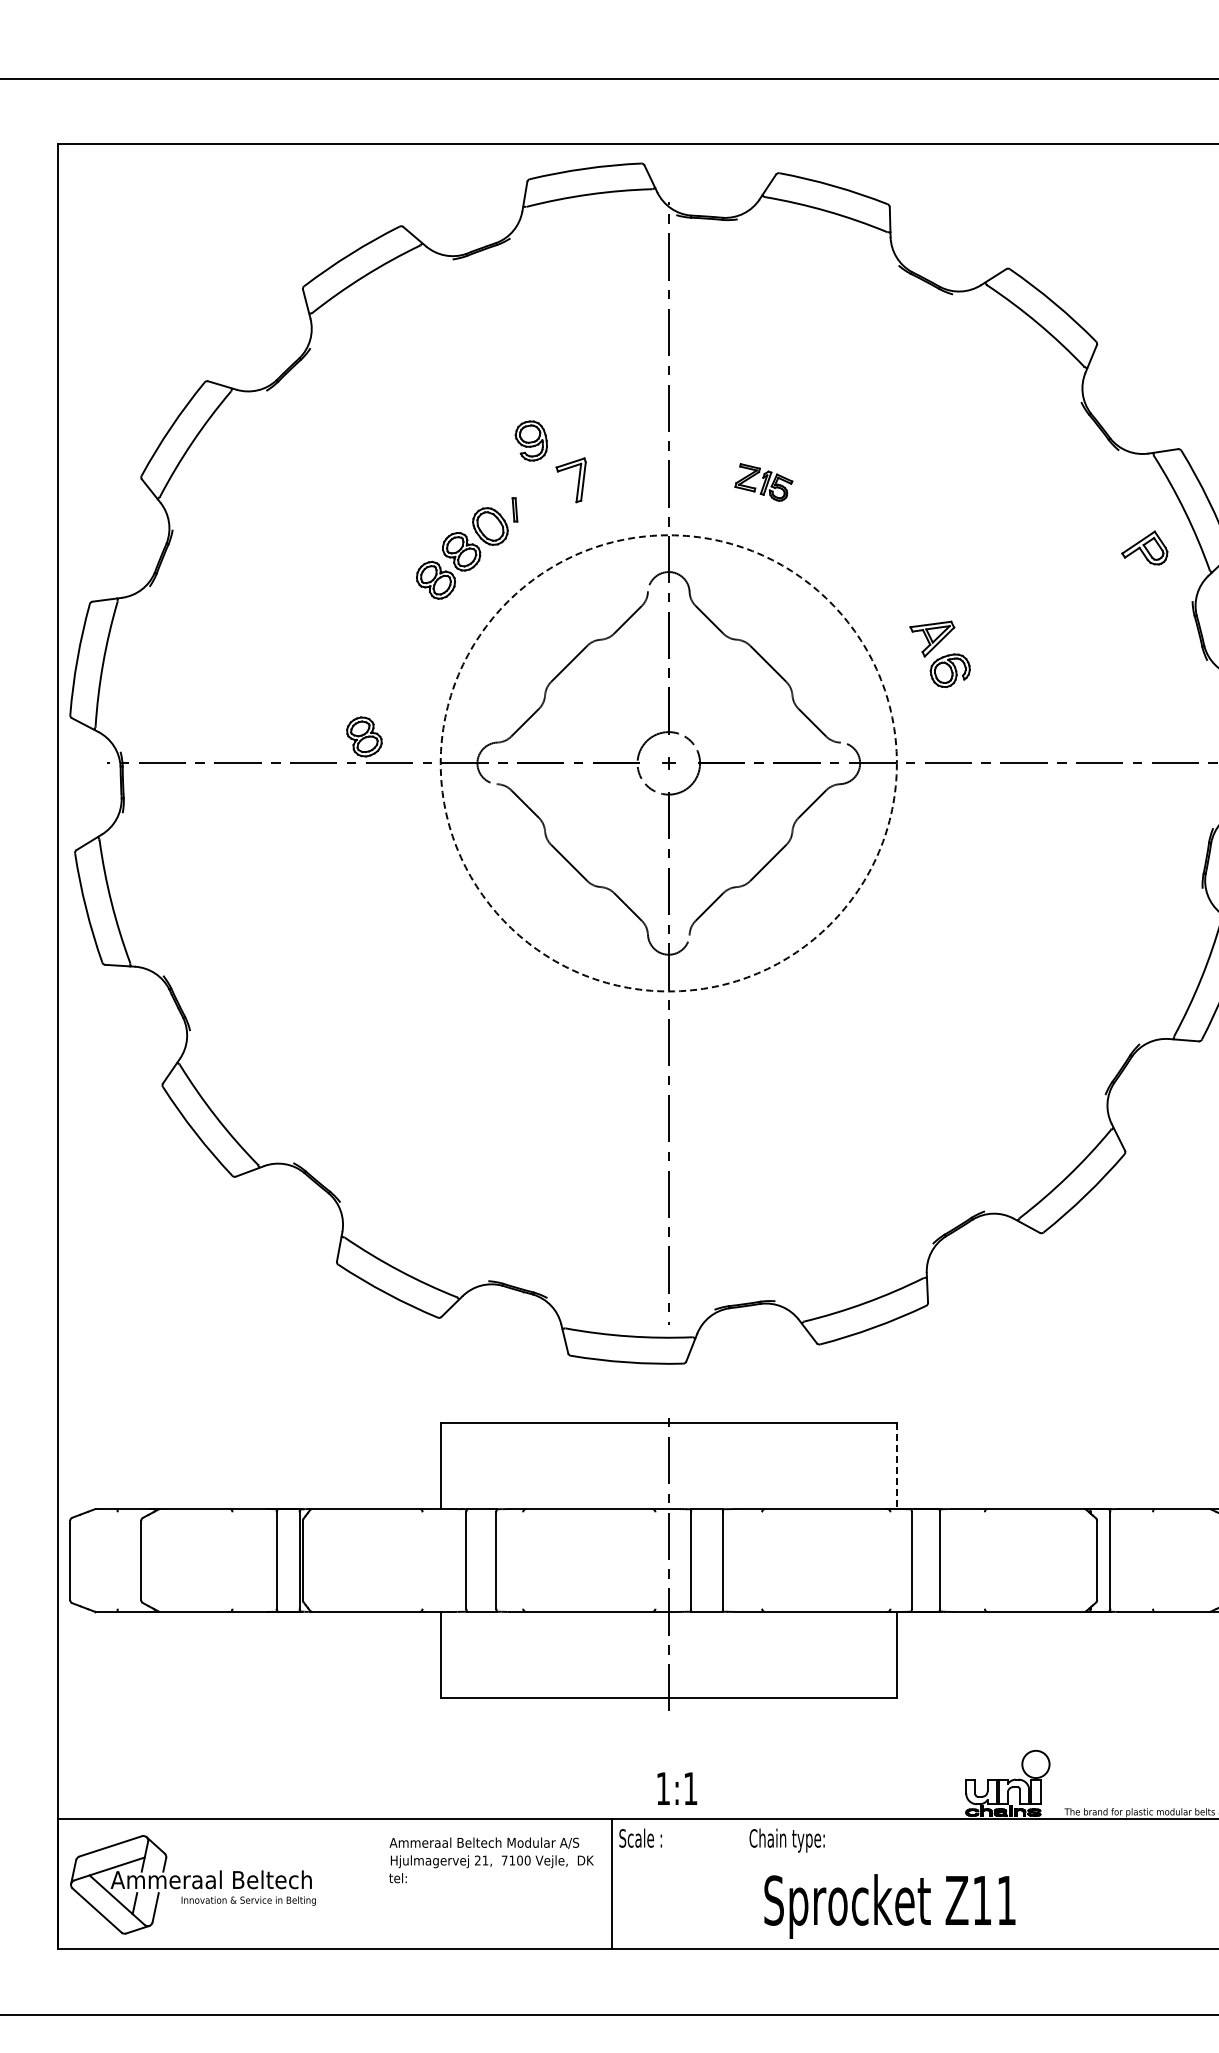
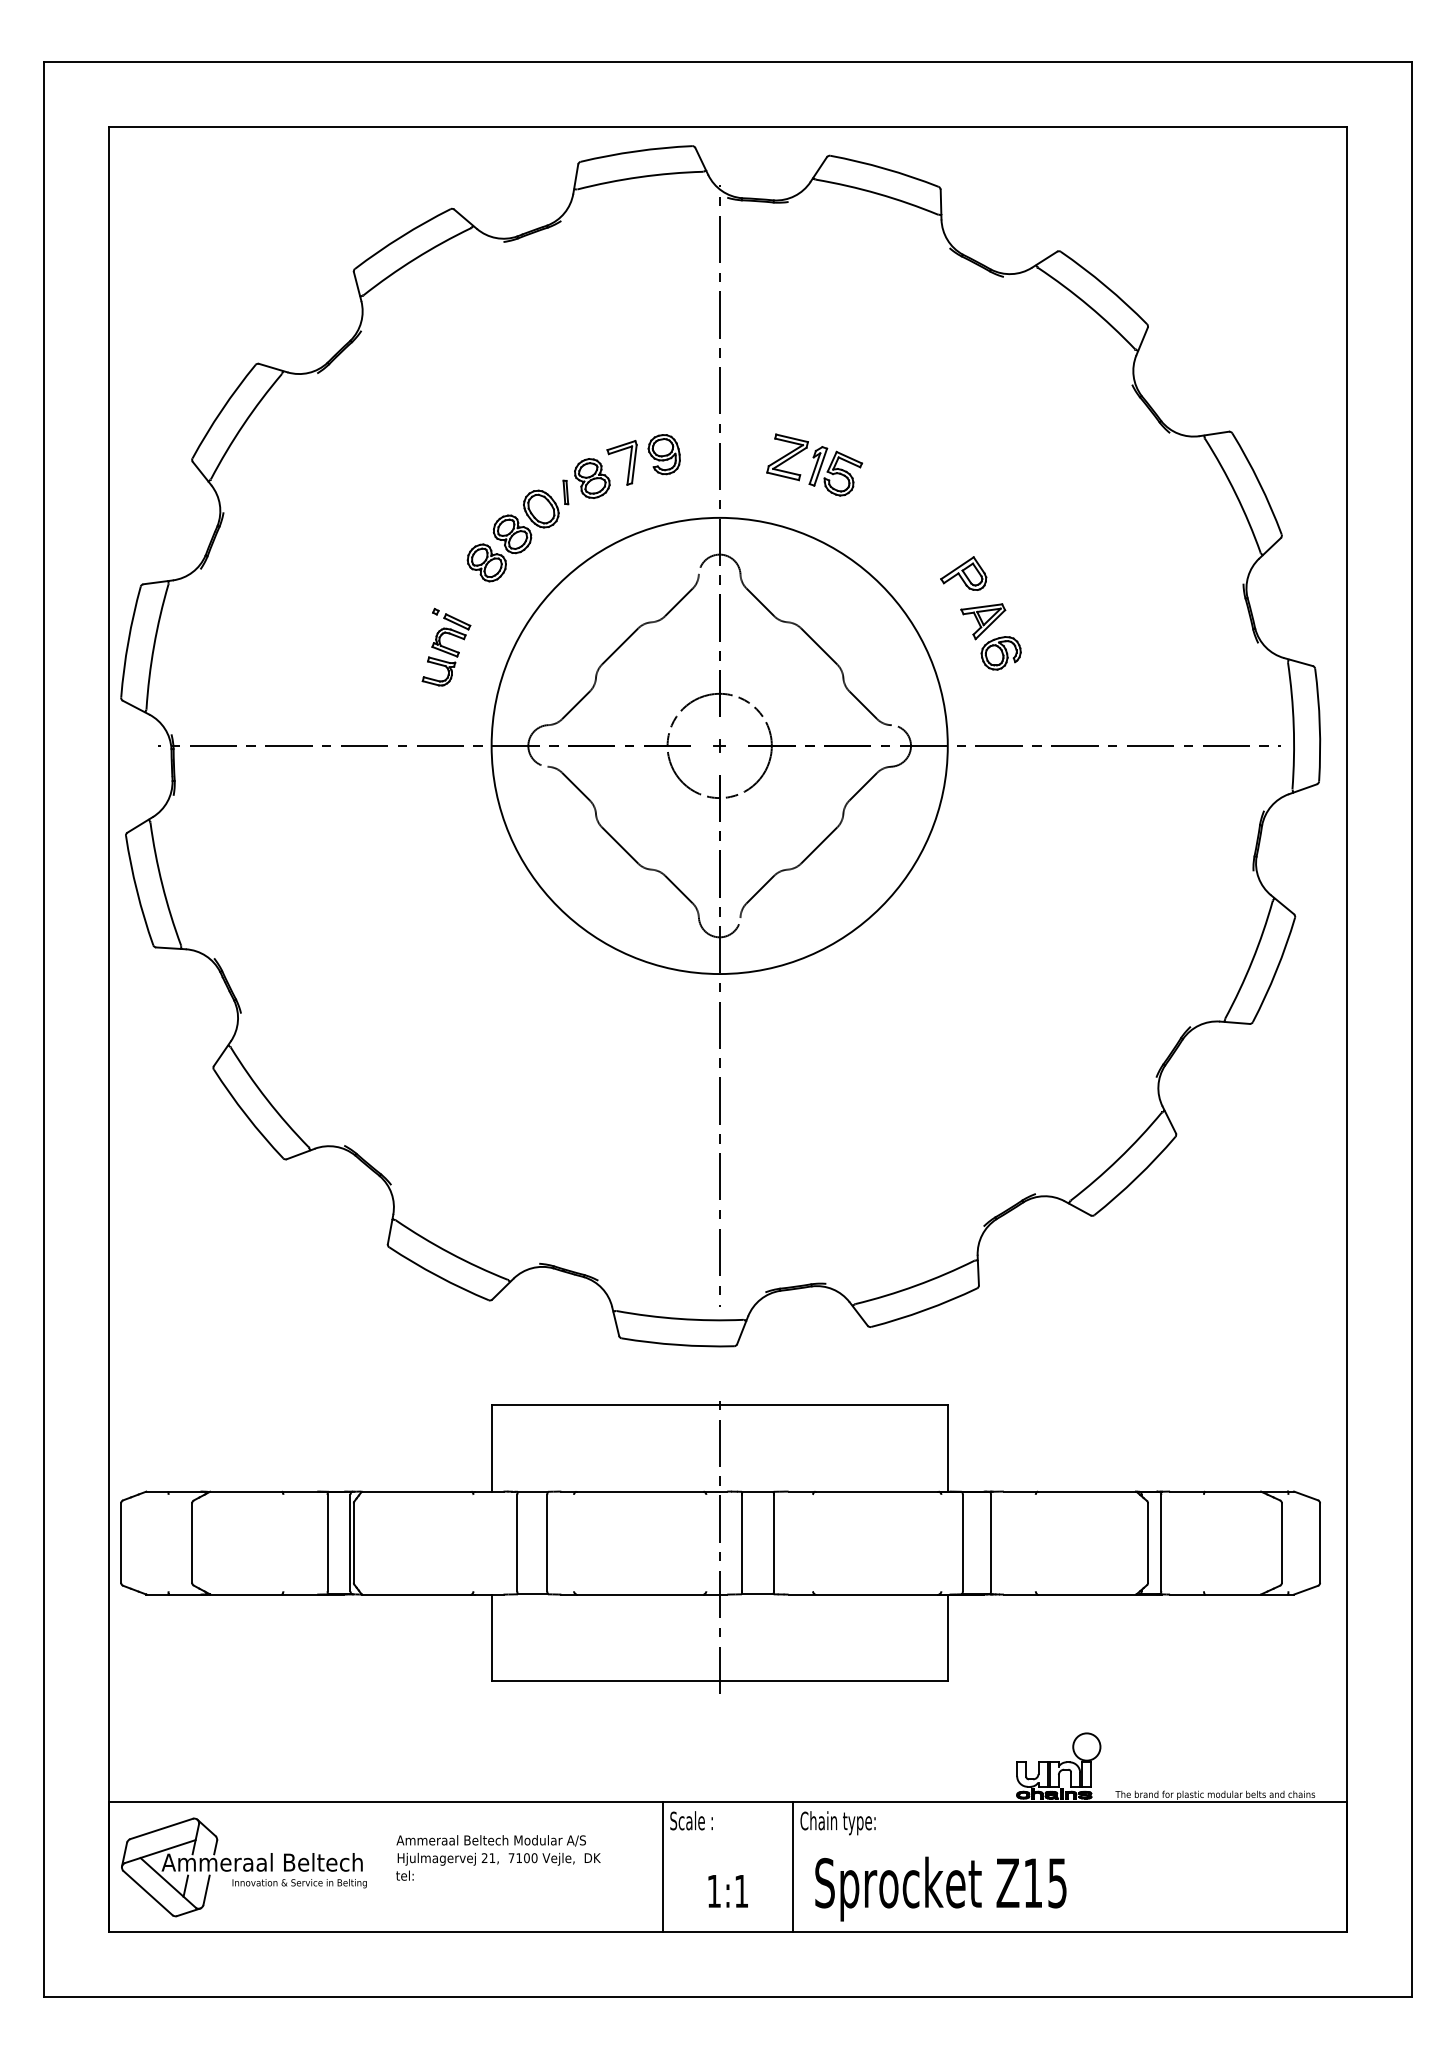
part: (530, 440) -> (663, 454), moved
part: (763, 481) -> (814, 464), size x1.67
part: (1144, 547) -> (963, 573), moved
part: (395, 663) -> (446, 646), added
part: (364, 736) -> (592, 478), moved
circle: (668, 762) -> (719, 745), dashed -> solid
circle: (668, 762) -> (719, 745), size x1.67
line: (896, 1465) -> (947, 1448), dashed -> solid
text: (676, 1788) -> (727, 1891), moved
text: (491, 1859) -> (498, 1857), moved
line: (742, 1883) -> (793, 1866), added
text: (1006, 1900) -> (1057, 1883), Z11 -> Z15

